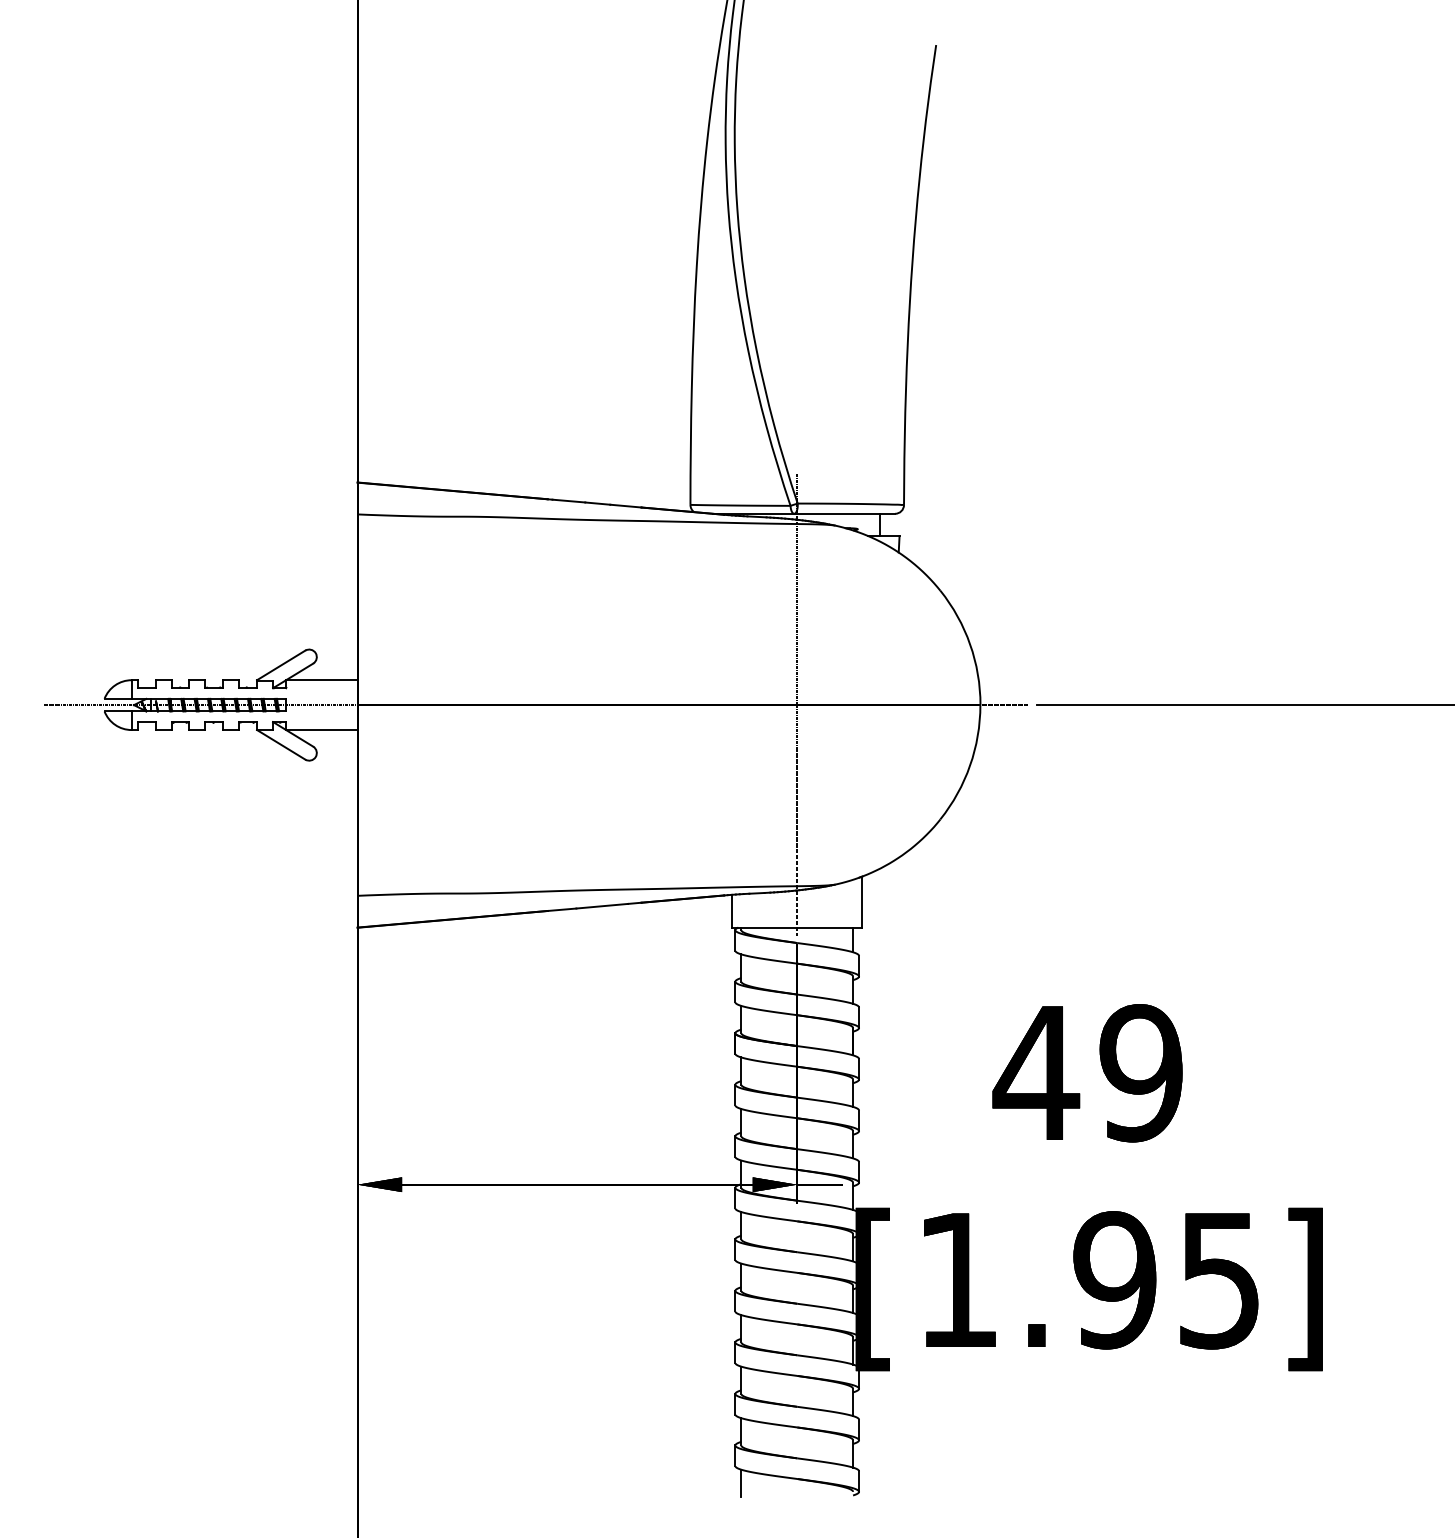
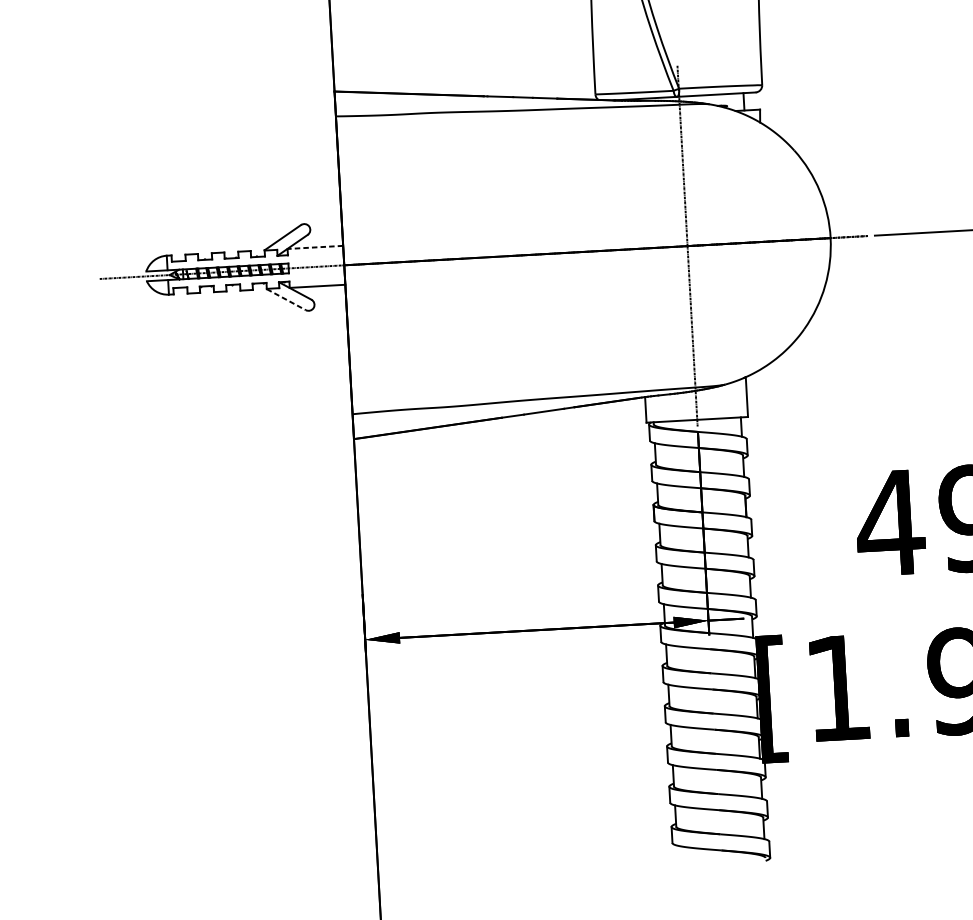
line: (322, 680) -> (315, 247), solid -> dashed
line: (281, 745) -> (286, 300), solid -> dashed
line: (741, 1483) -> (678, 856), removed

